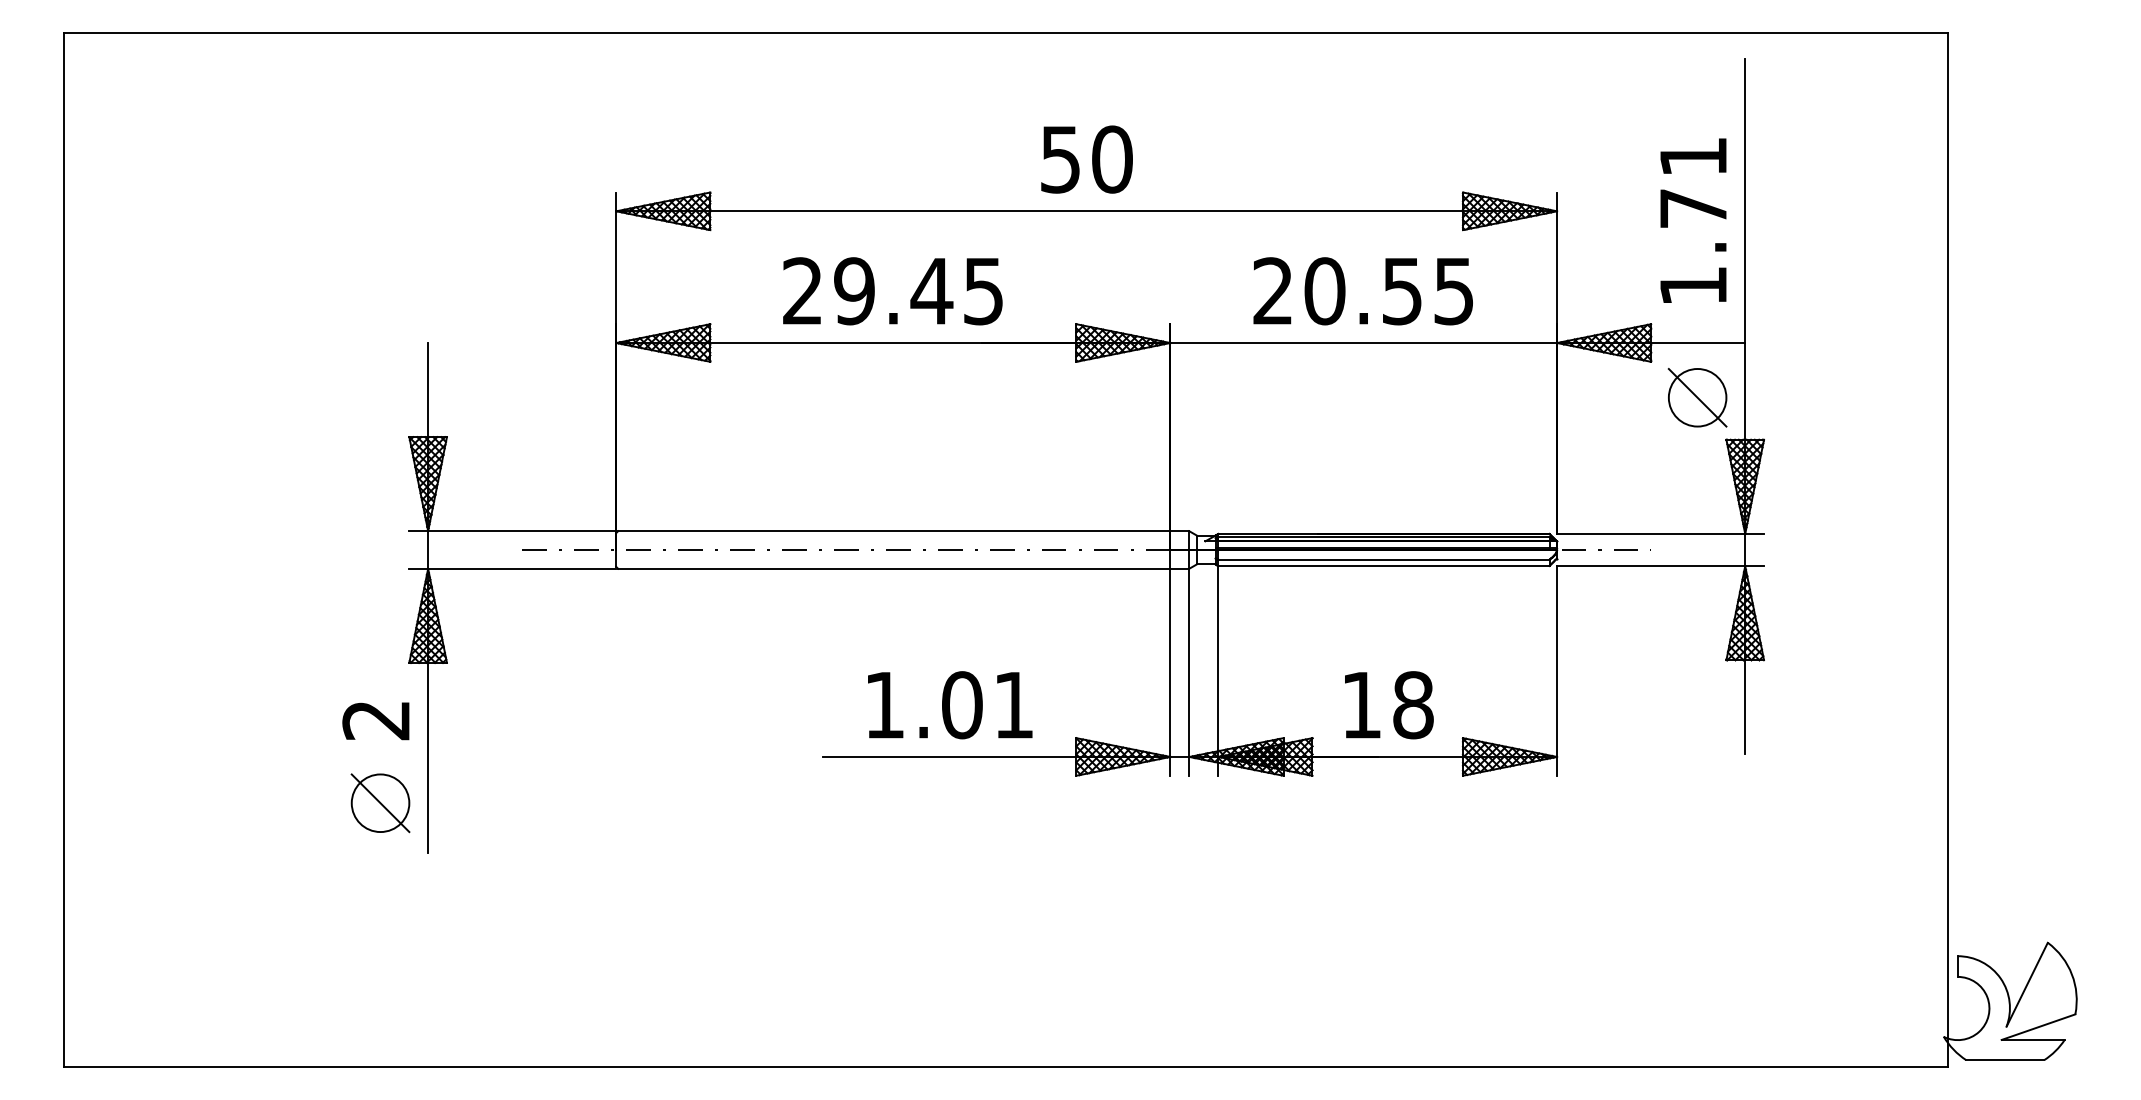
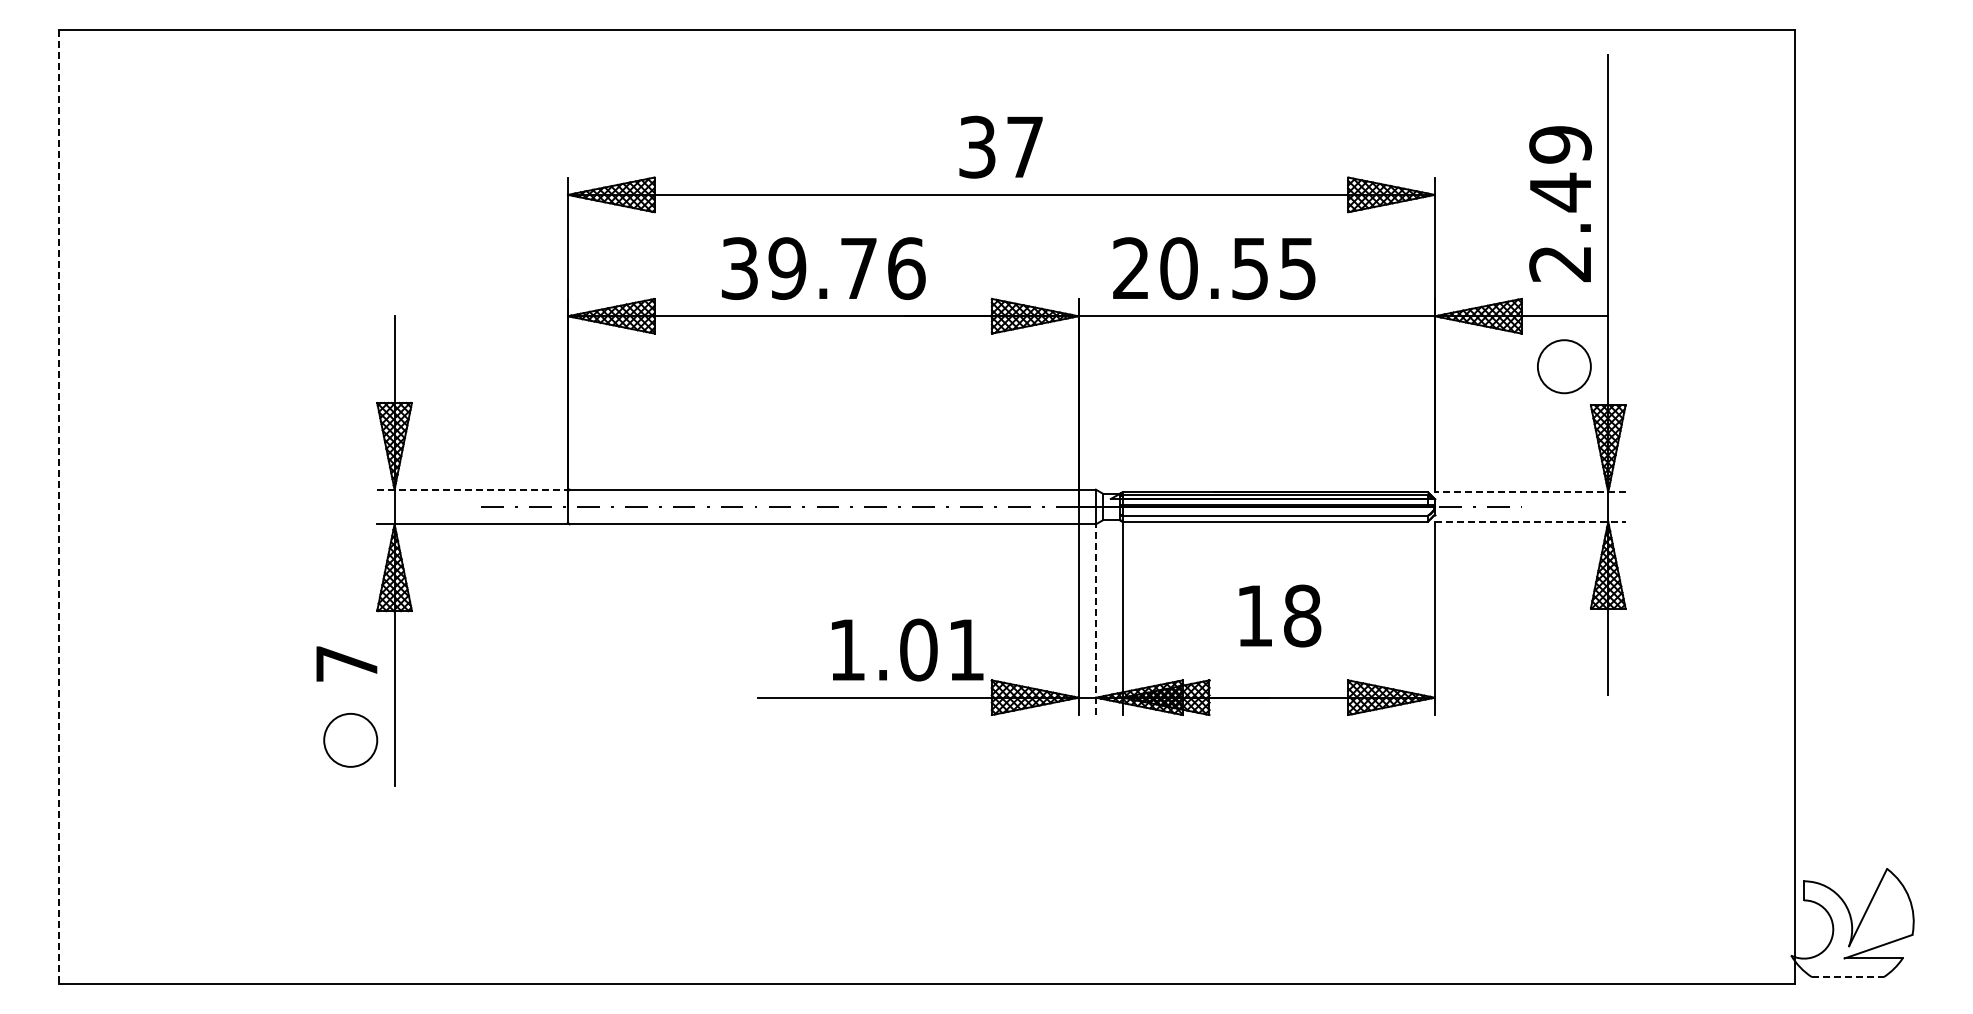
text: (1087, 158) -> (1002, 146), 50 -> 37
text: (1693, 221) -> (1560, 204), 1.71 -> 2.49
text: (893, 291) -> (823, 268), 29.45 -> 39.76
text: (1363, 291) -> (1214, 268), moved
line: (1696, 397) -> (1563, 366), removed
line: (513, 531) -> (473, 489), solid -> dashed
line: (1659, 534) -> (1529, 492), solid -> dashed
line: (64, 550) -> (59, 507), solid -> dashed
line: (1660, 565) -> (1530, 521), solid -> dashed
line: (1189, 672) -> (1096, 619), solid -> dashed
text: (950, 704) -> (907, 649), moved
text: (1389, 704) -> (1280, 615), moved
text: (375, 720) -> (346, 664), 2 -> 7
line: (380, 802) -> (350, 739), removed
line: (2004, 1060) -> (1847, 977), solid -> dashed

